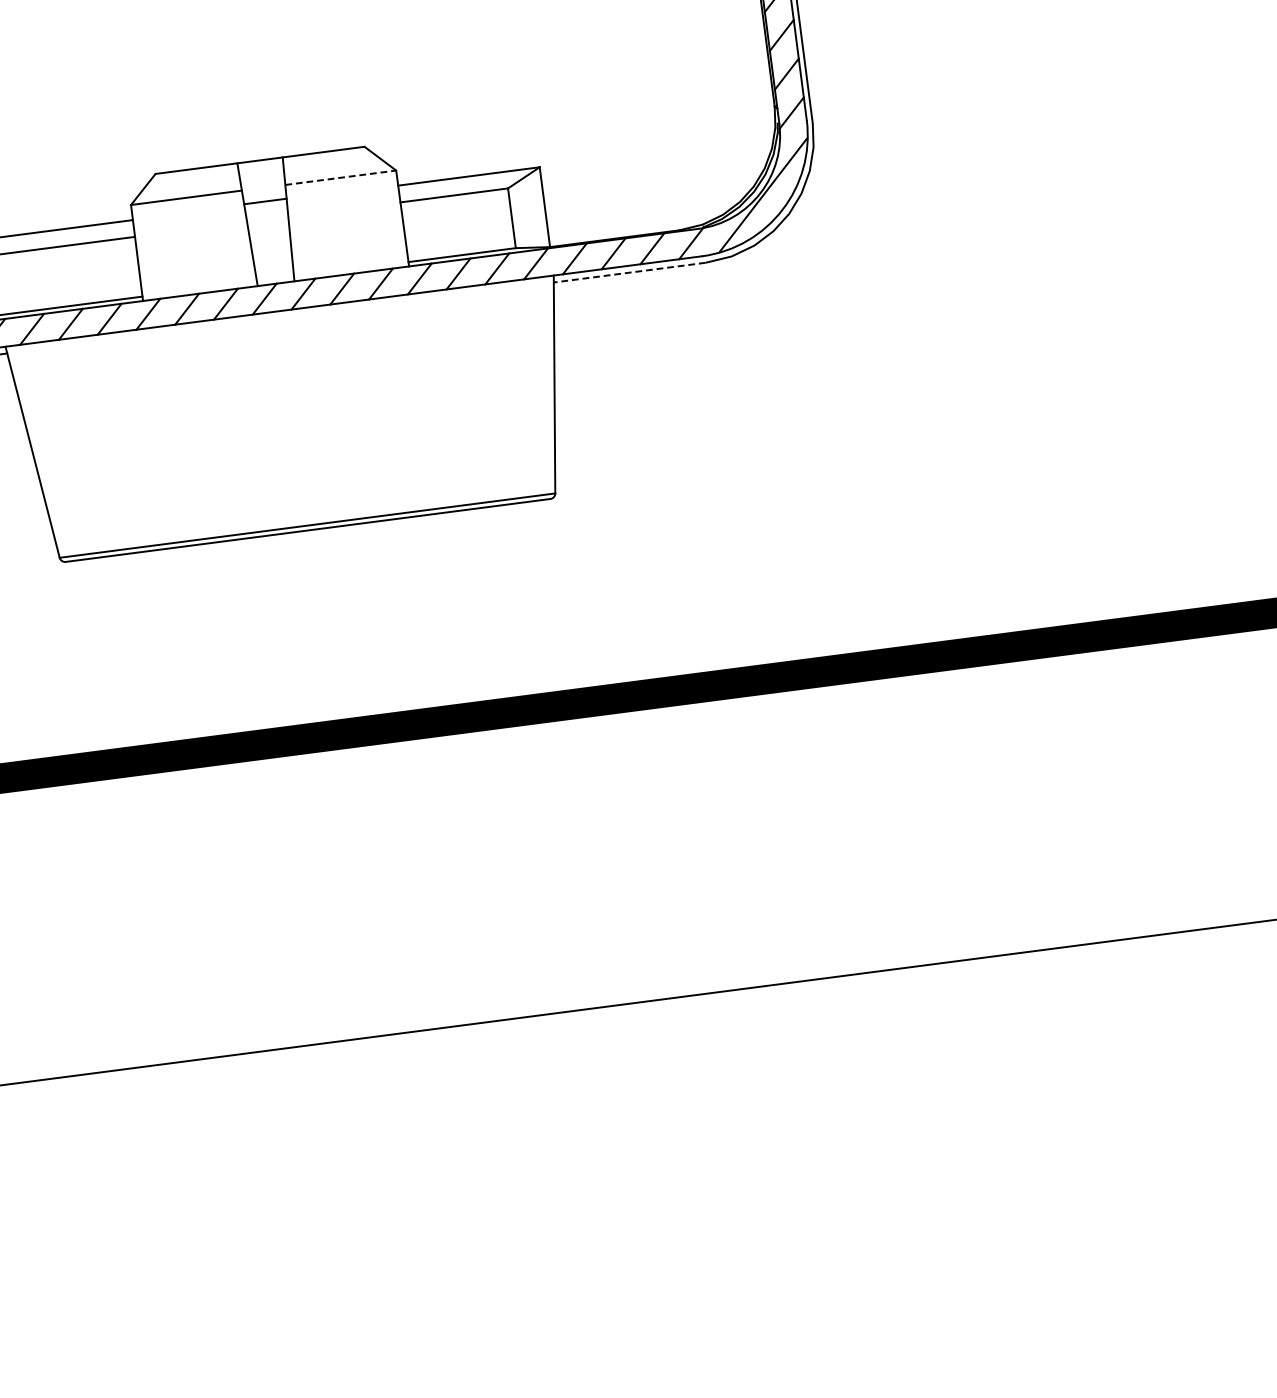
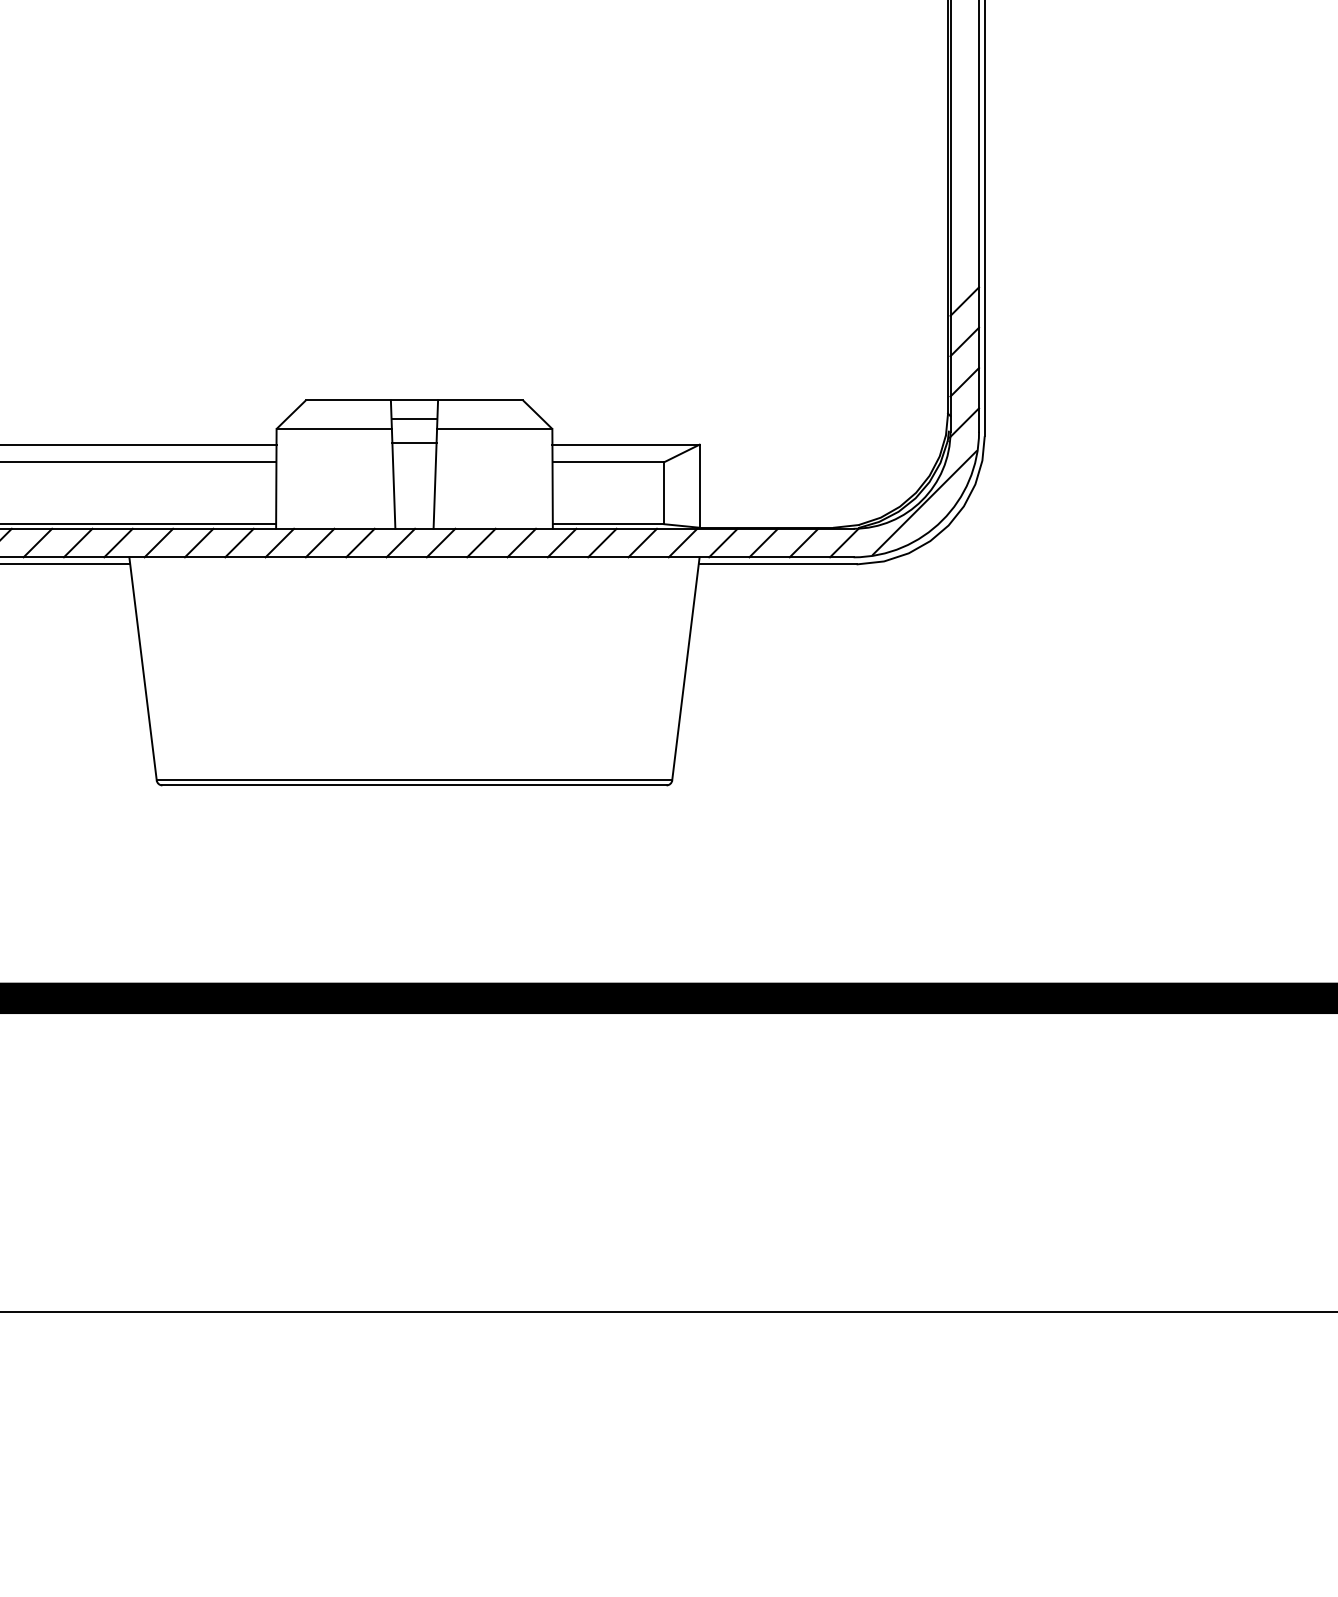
line: (262, 178) -> (414, 419), added
line: (340, 178) -> (494, 429), dashed -> solid
line: (629, 272) -> (777, 564), dashed -> solid

